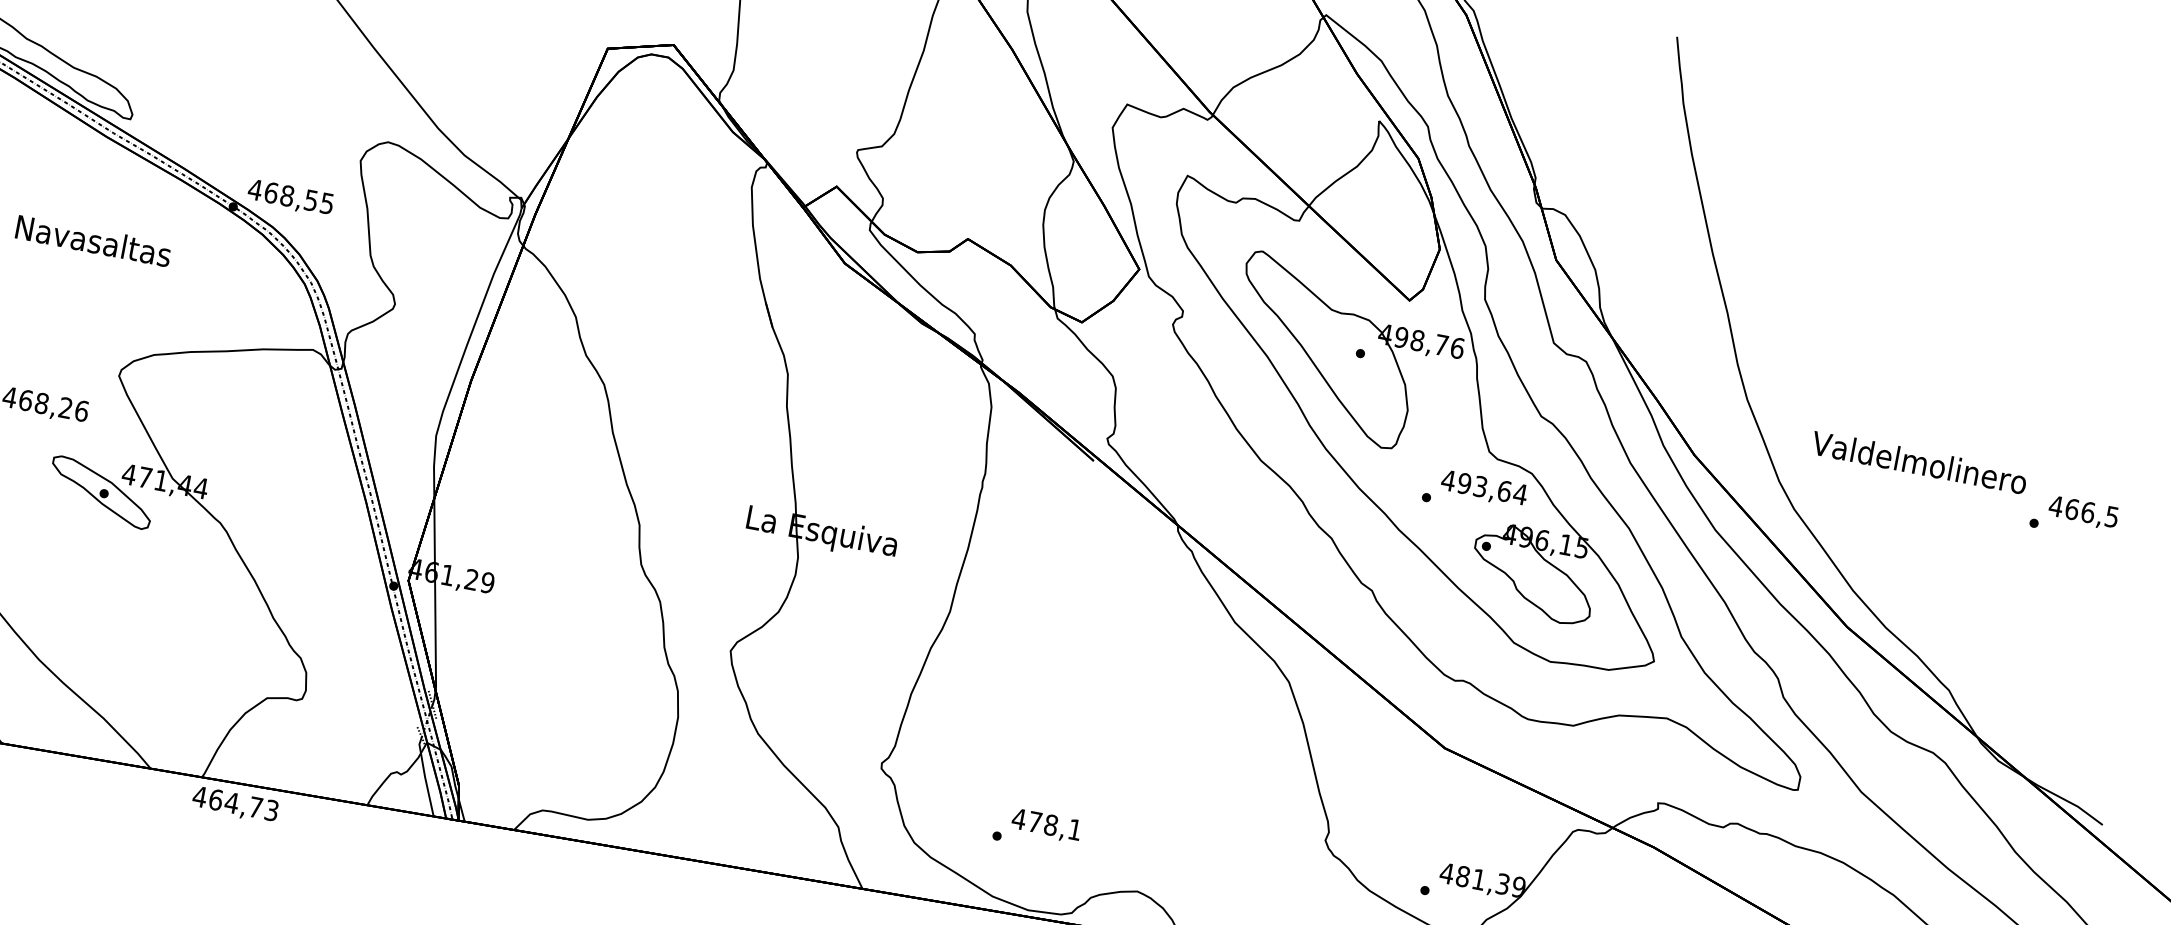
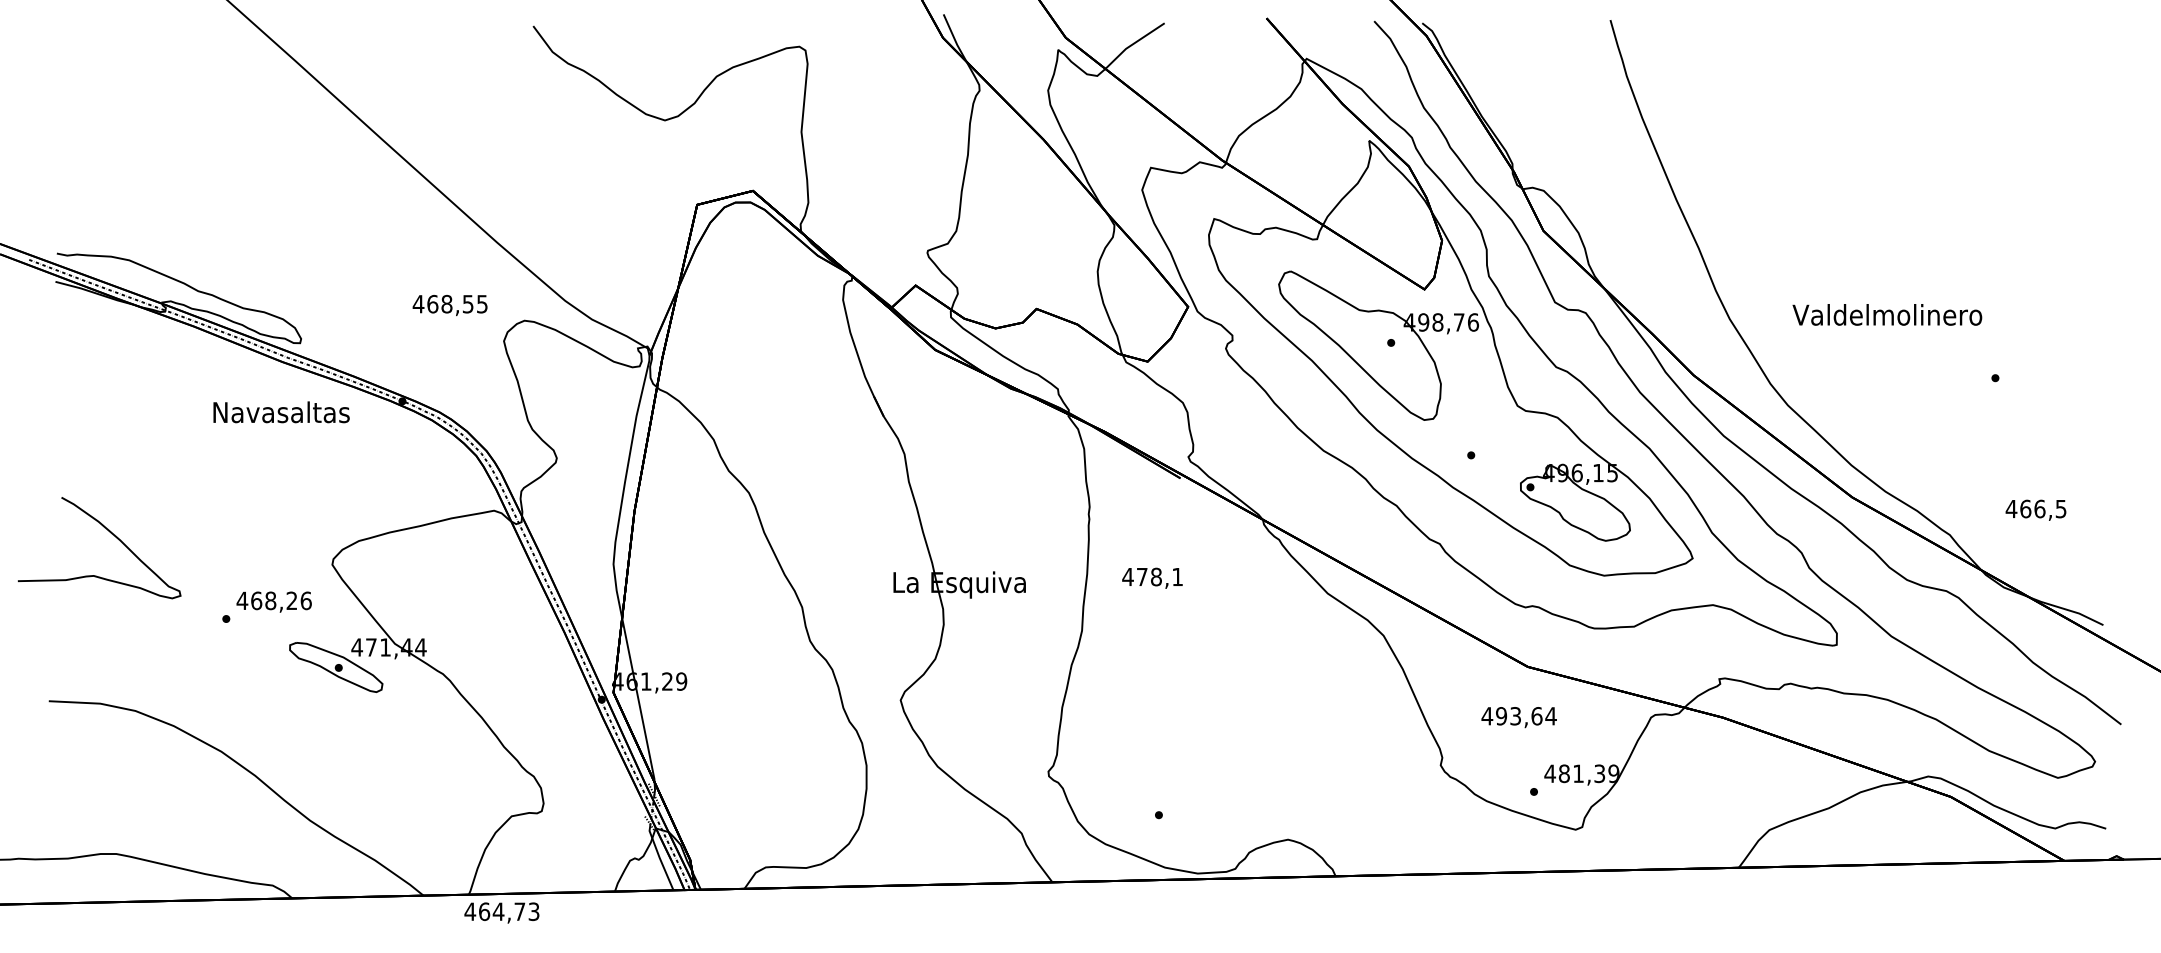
text: (289, 197) -> (449, 305), moved
text: (93, 241) -> (281, 412), moved
text: (1919, 462) -> (1887, 314), moved
text: (1483, 488) -> (1518, 717), moved
text: (2083, 512) -> (2035, 509), moved
text: (1046, 824) -> (1152, 577), moved

